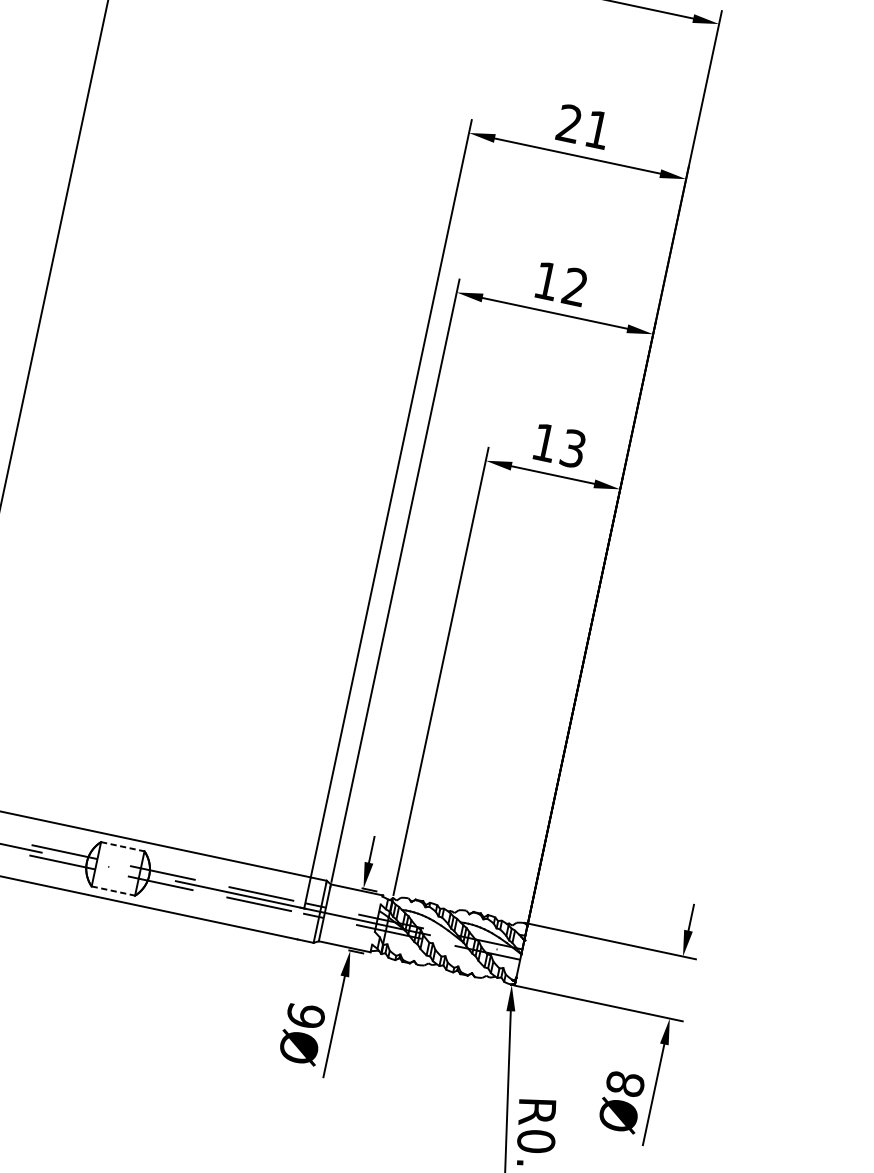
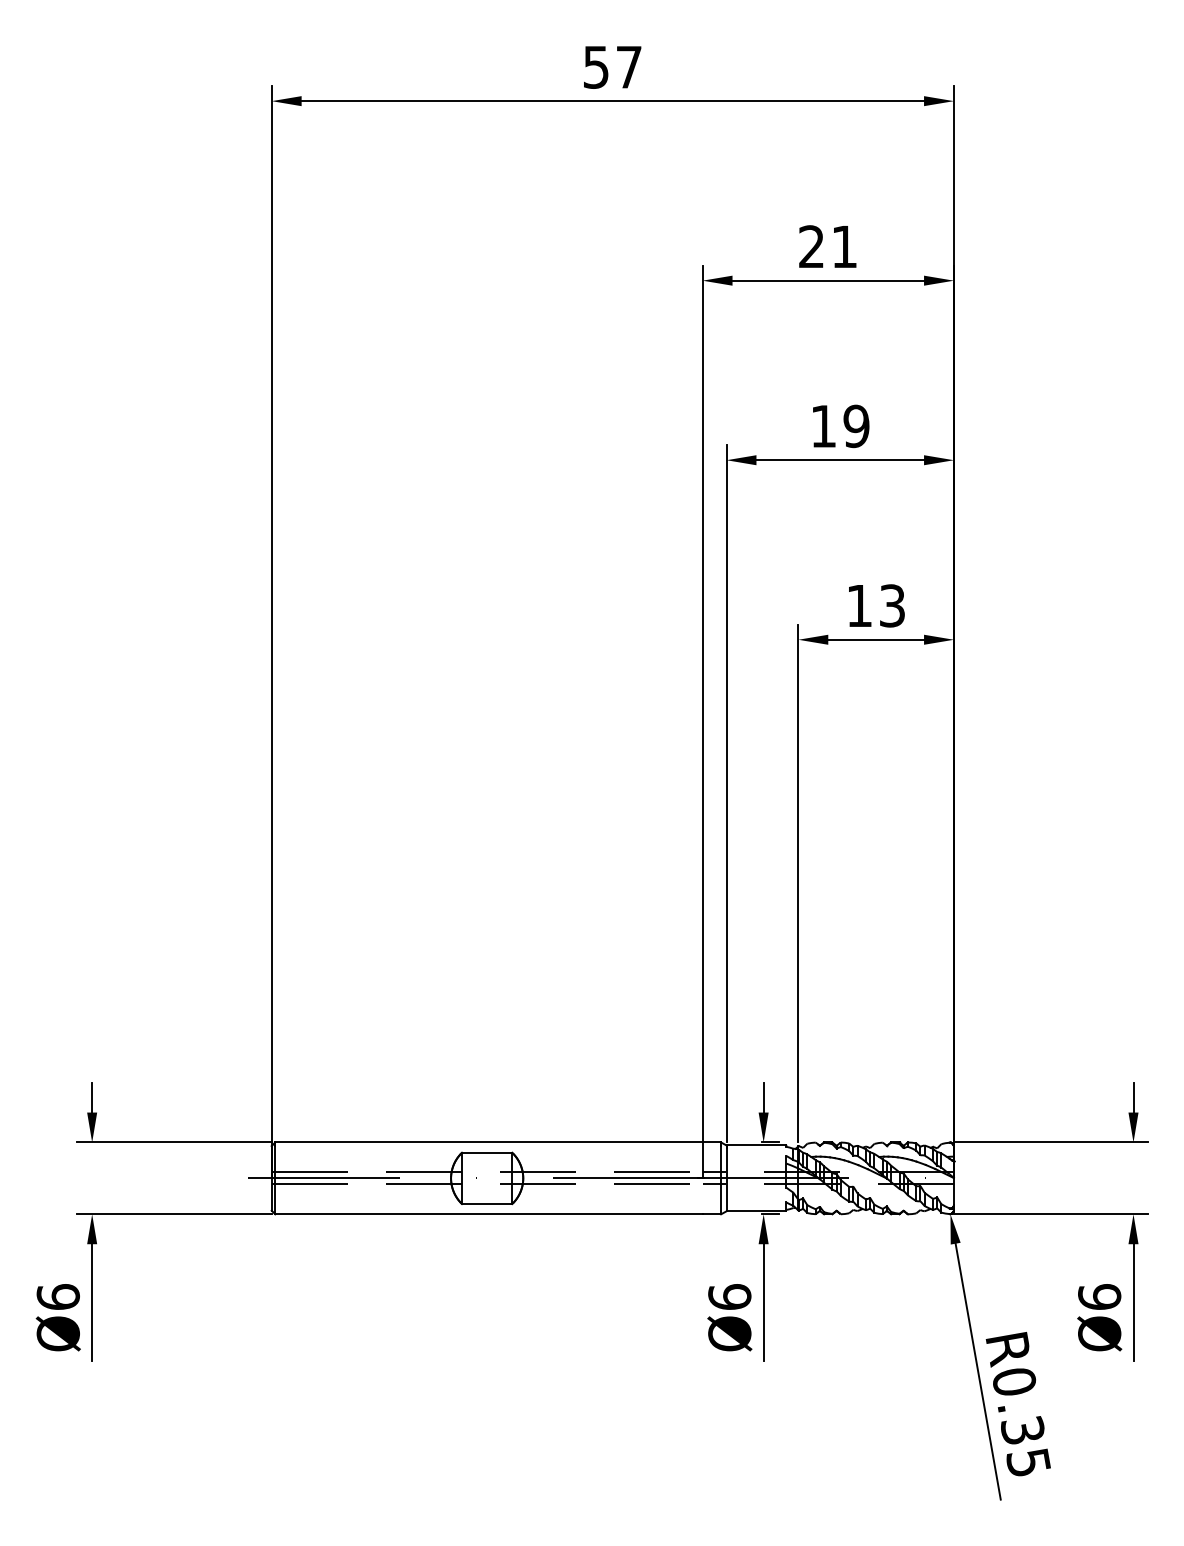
text: (575, 287) -> (856, 426), 12 -> 19
line: (123, 846) -> (487, 1152), dashed -> solid
line: (113, 891) -> (487, 1204), dashed -> solid
text: (625, 1083) -> (1099, 1296), Ø8 -> Ø6

